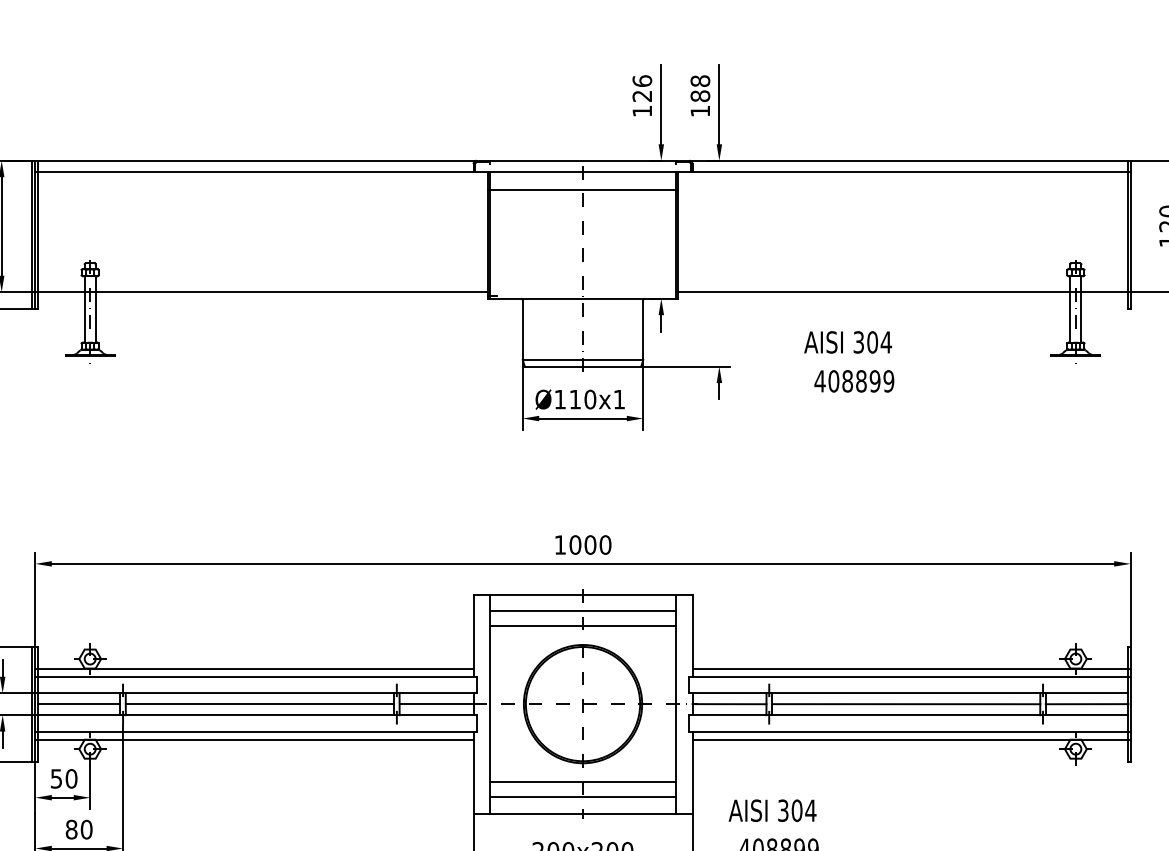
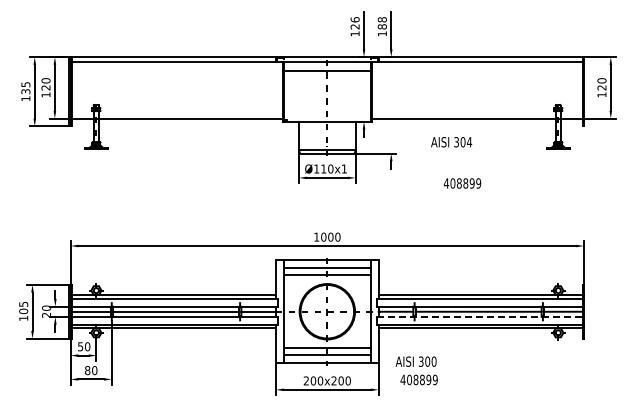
text: (854, 381) -> (462, 183), moved
line: (909, 714) -> (480, 316), solid -> dashed
text: (809, 810) -> (433, 361), 304 -> 300

